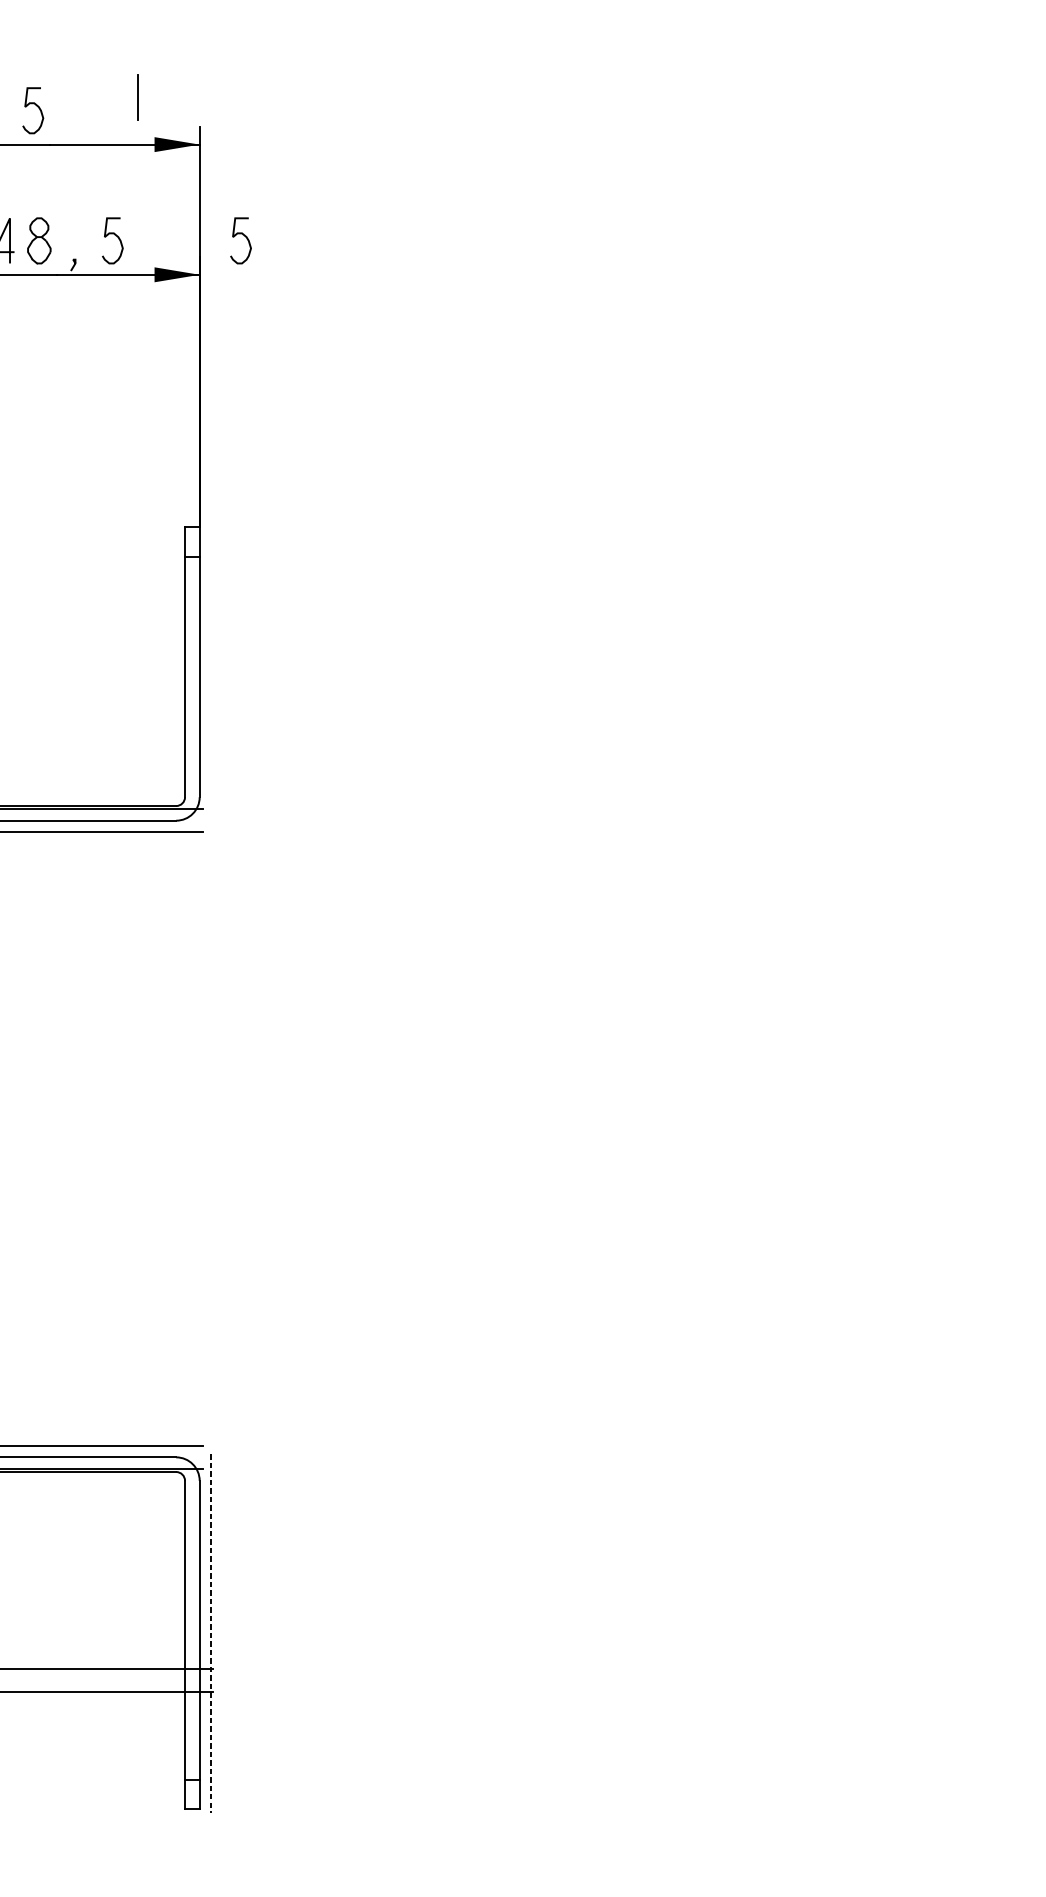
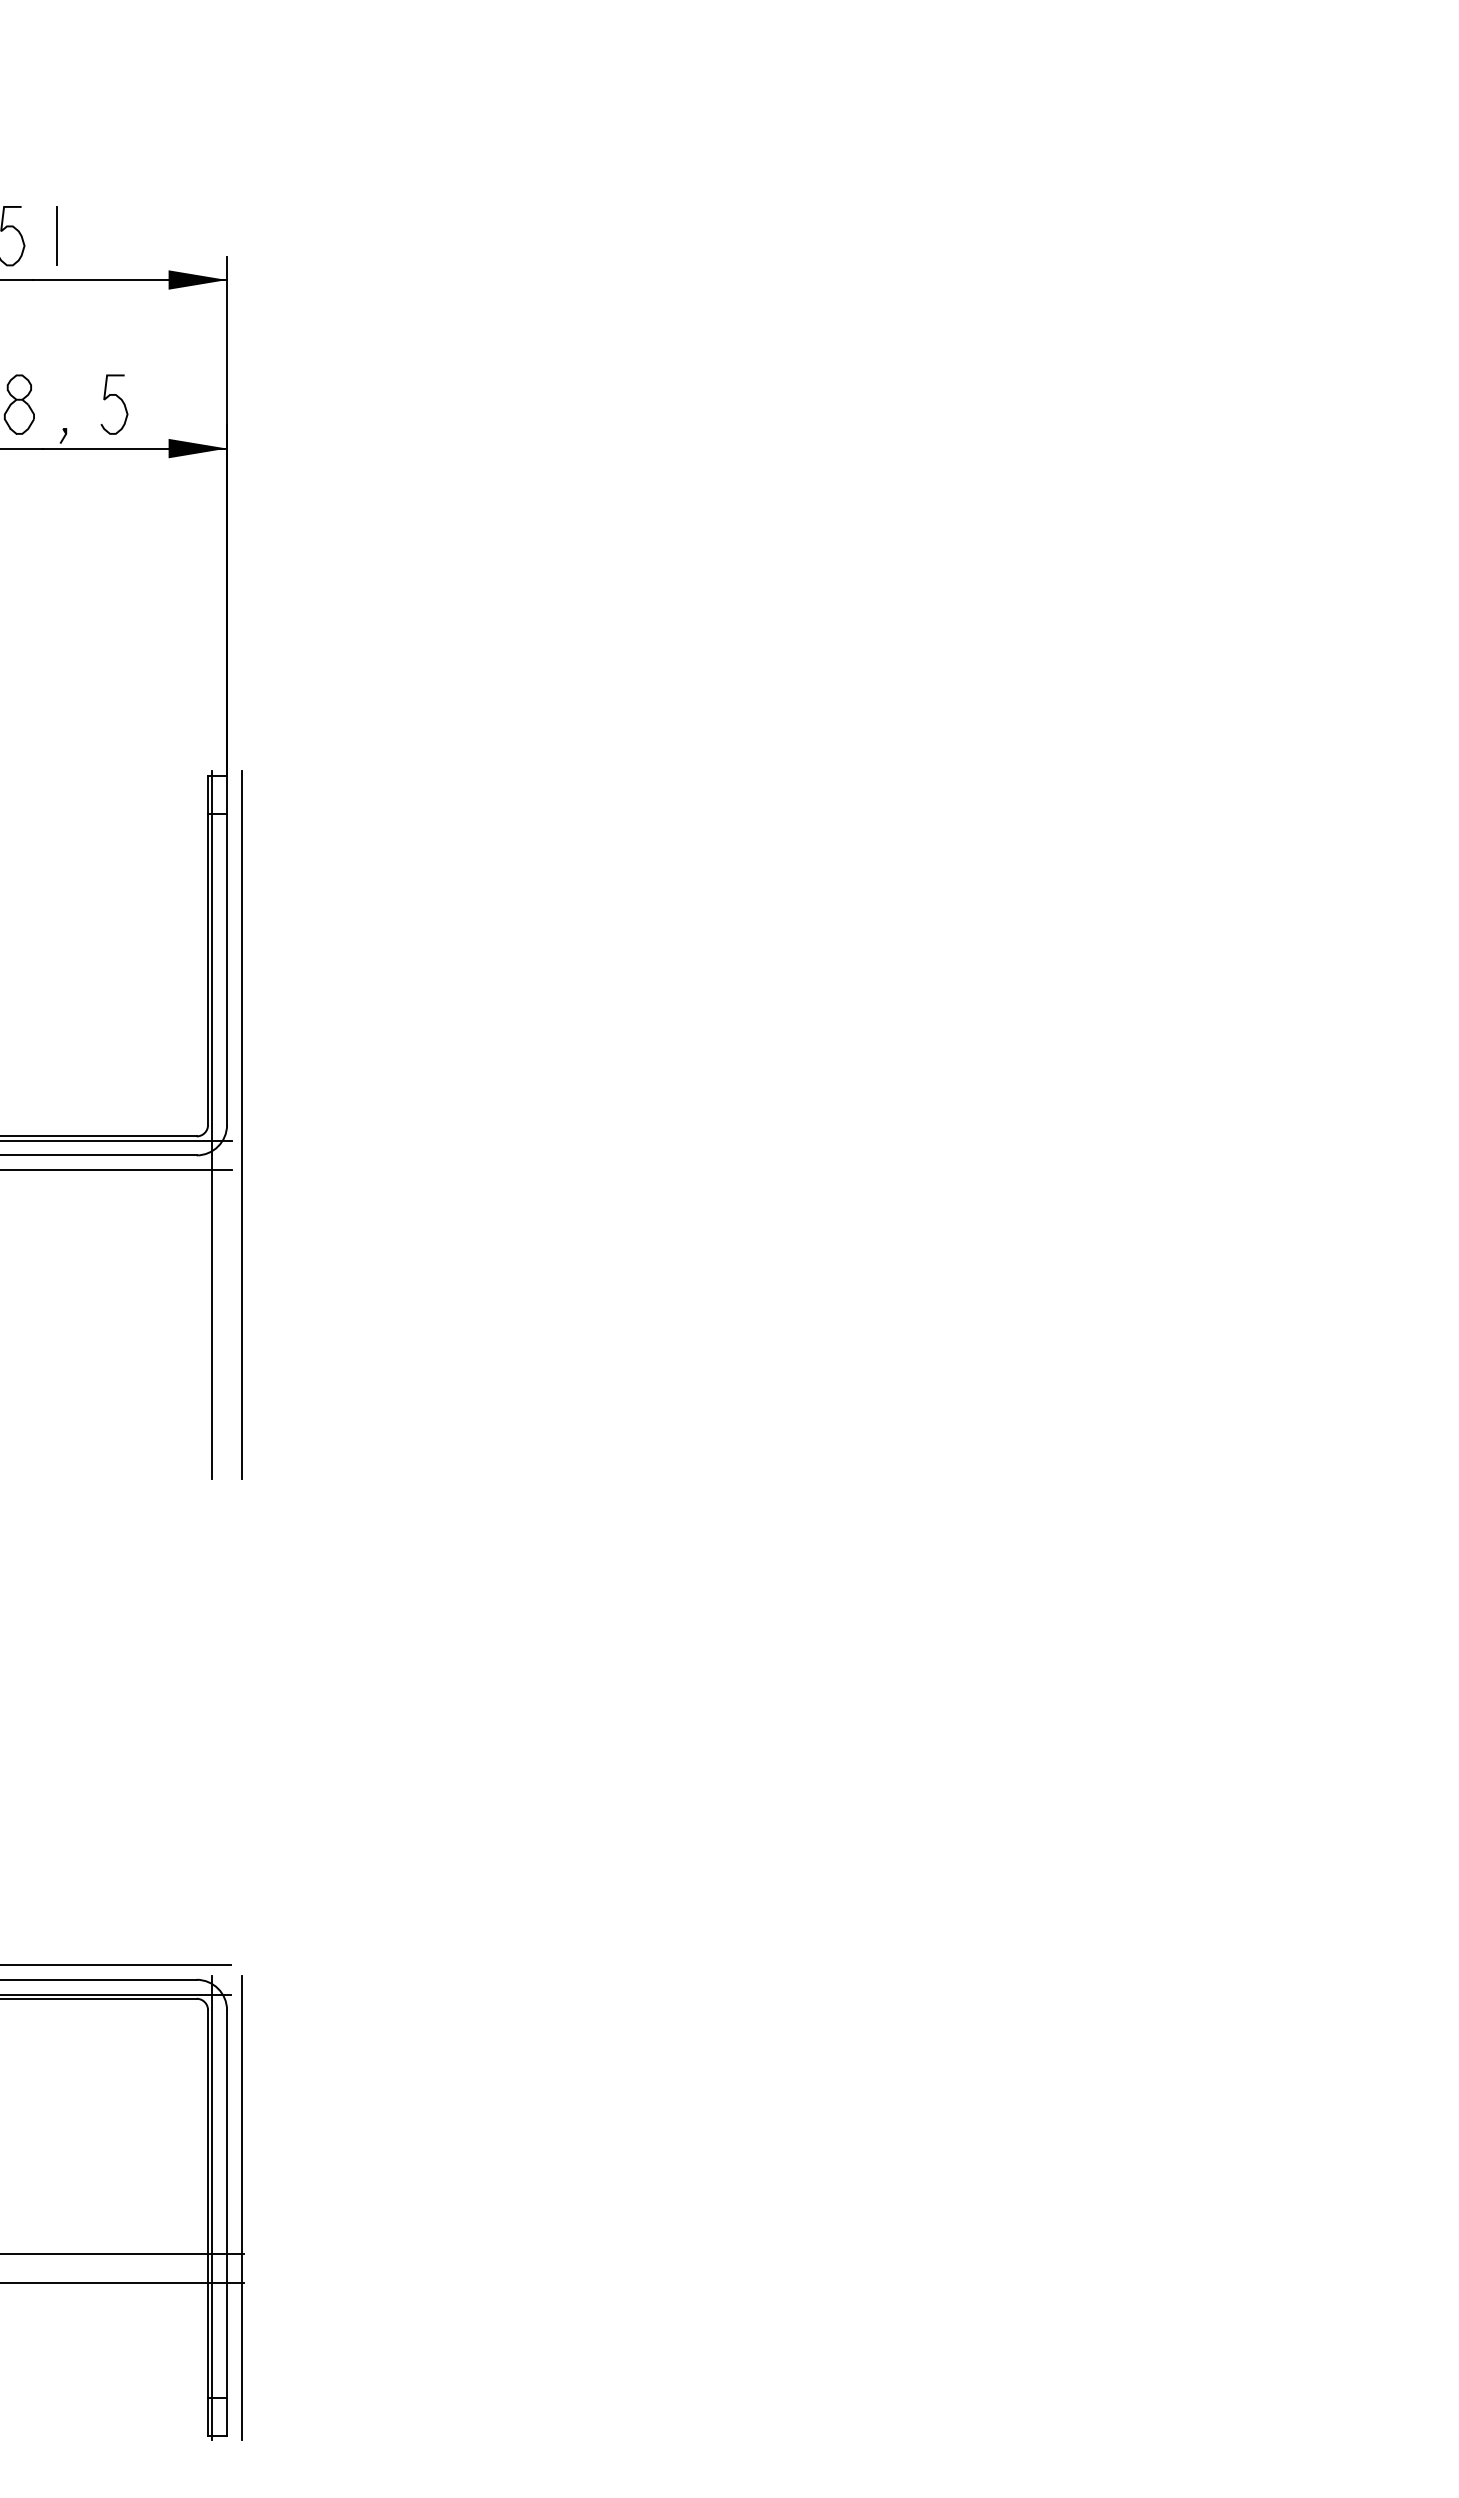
line: (138, 97) -> (56, 235), moved
curve: (244, 236) -> (285, 399), removed
line: (188, 796) -> (212, 1124), added
line: (210, 796) -> (241, 1124), added
line: (188, 1633) -> (212, 2207), added
line: (210, 1633) -> (241, 2207), dashed -> solid

